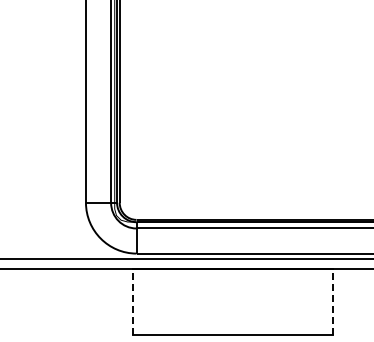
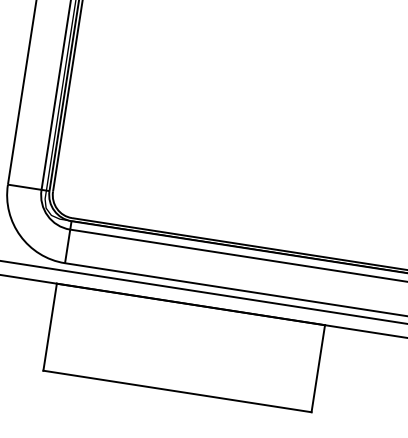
line: (132, 302) -> (49, 327), dashed -> solid
line: (333, 302) -> (318, 369), dashed -> solid

